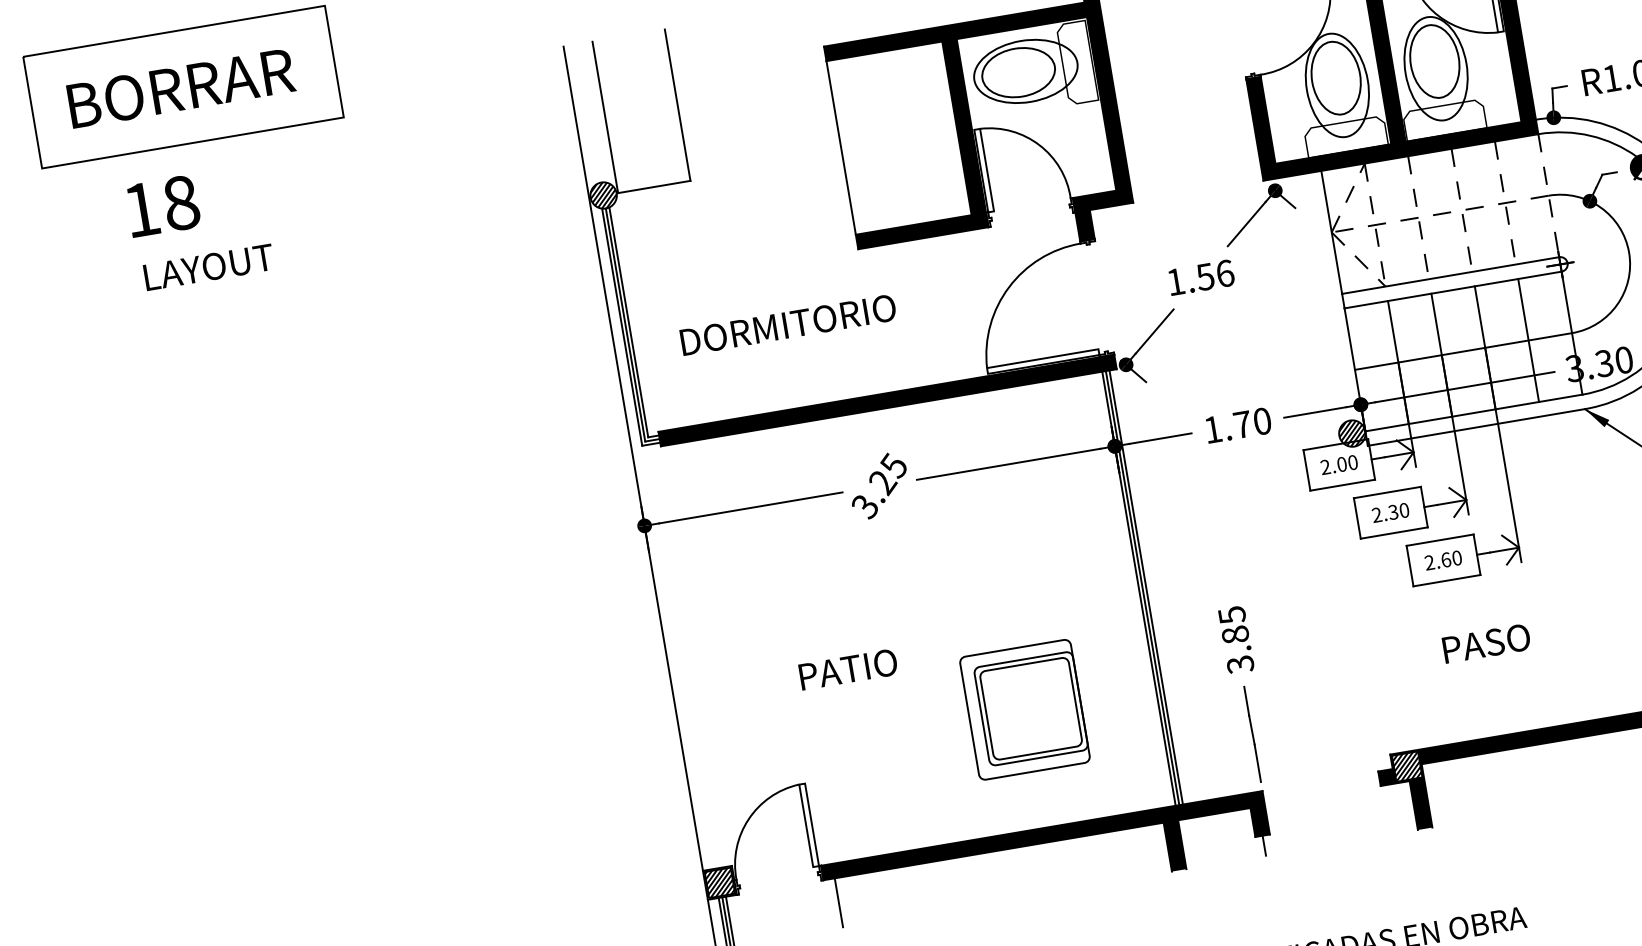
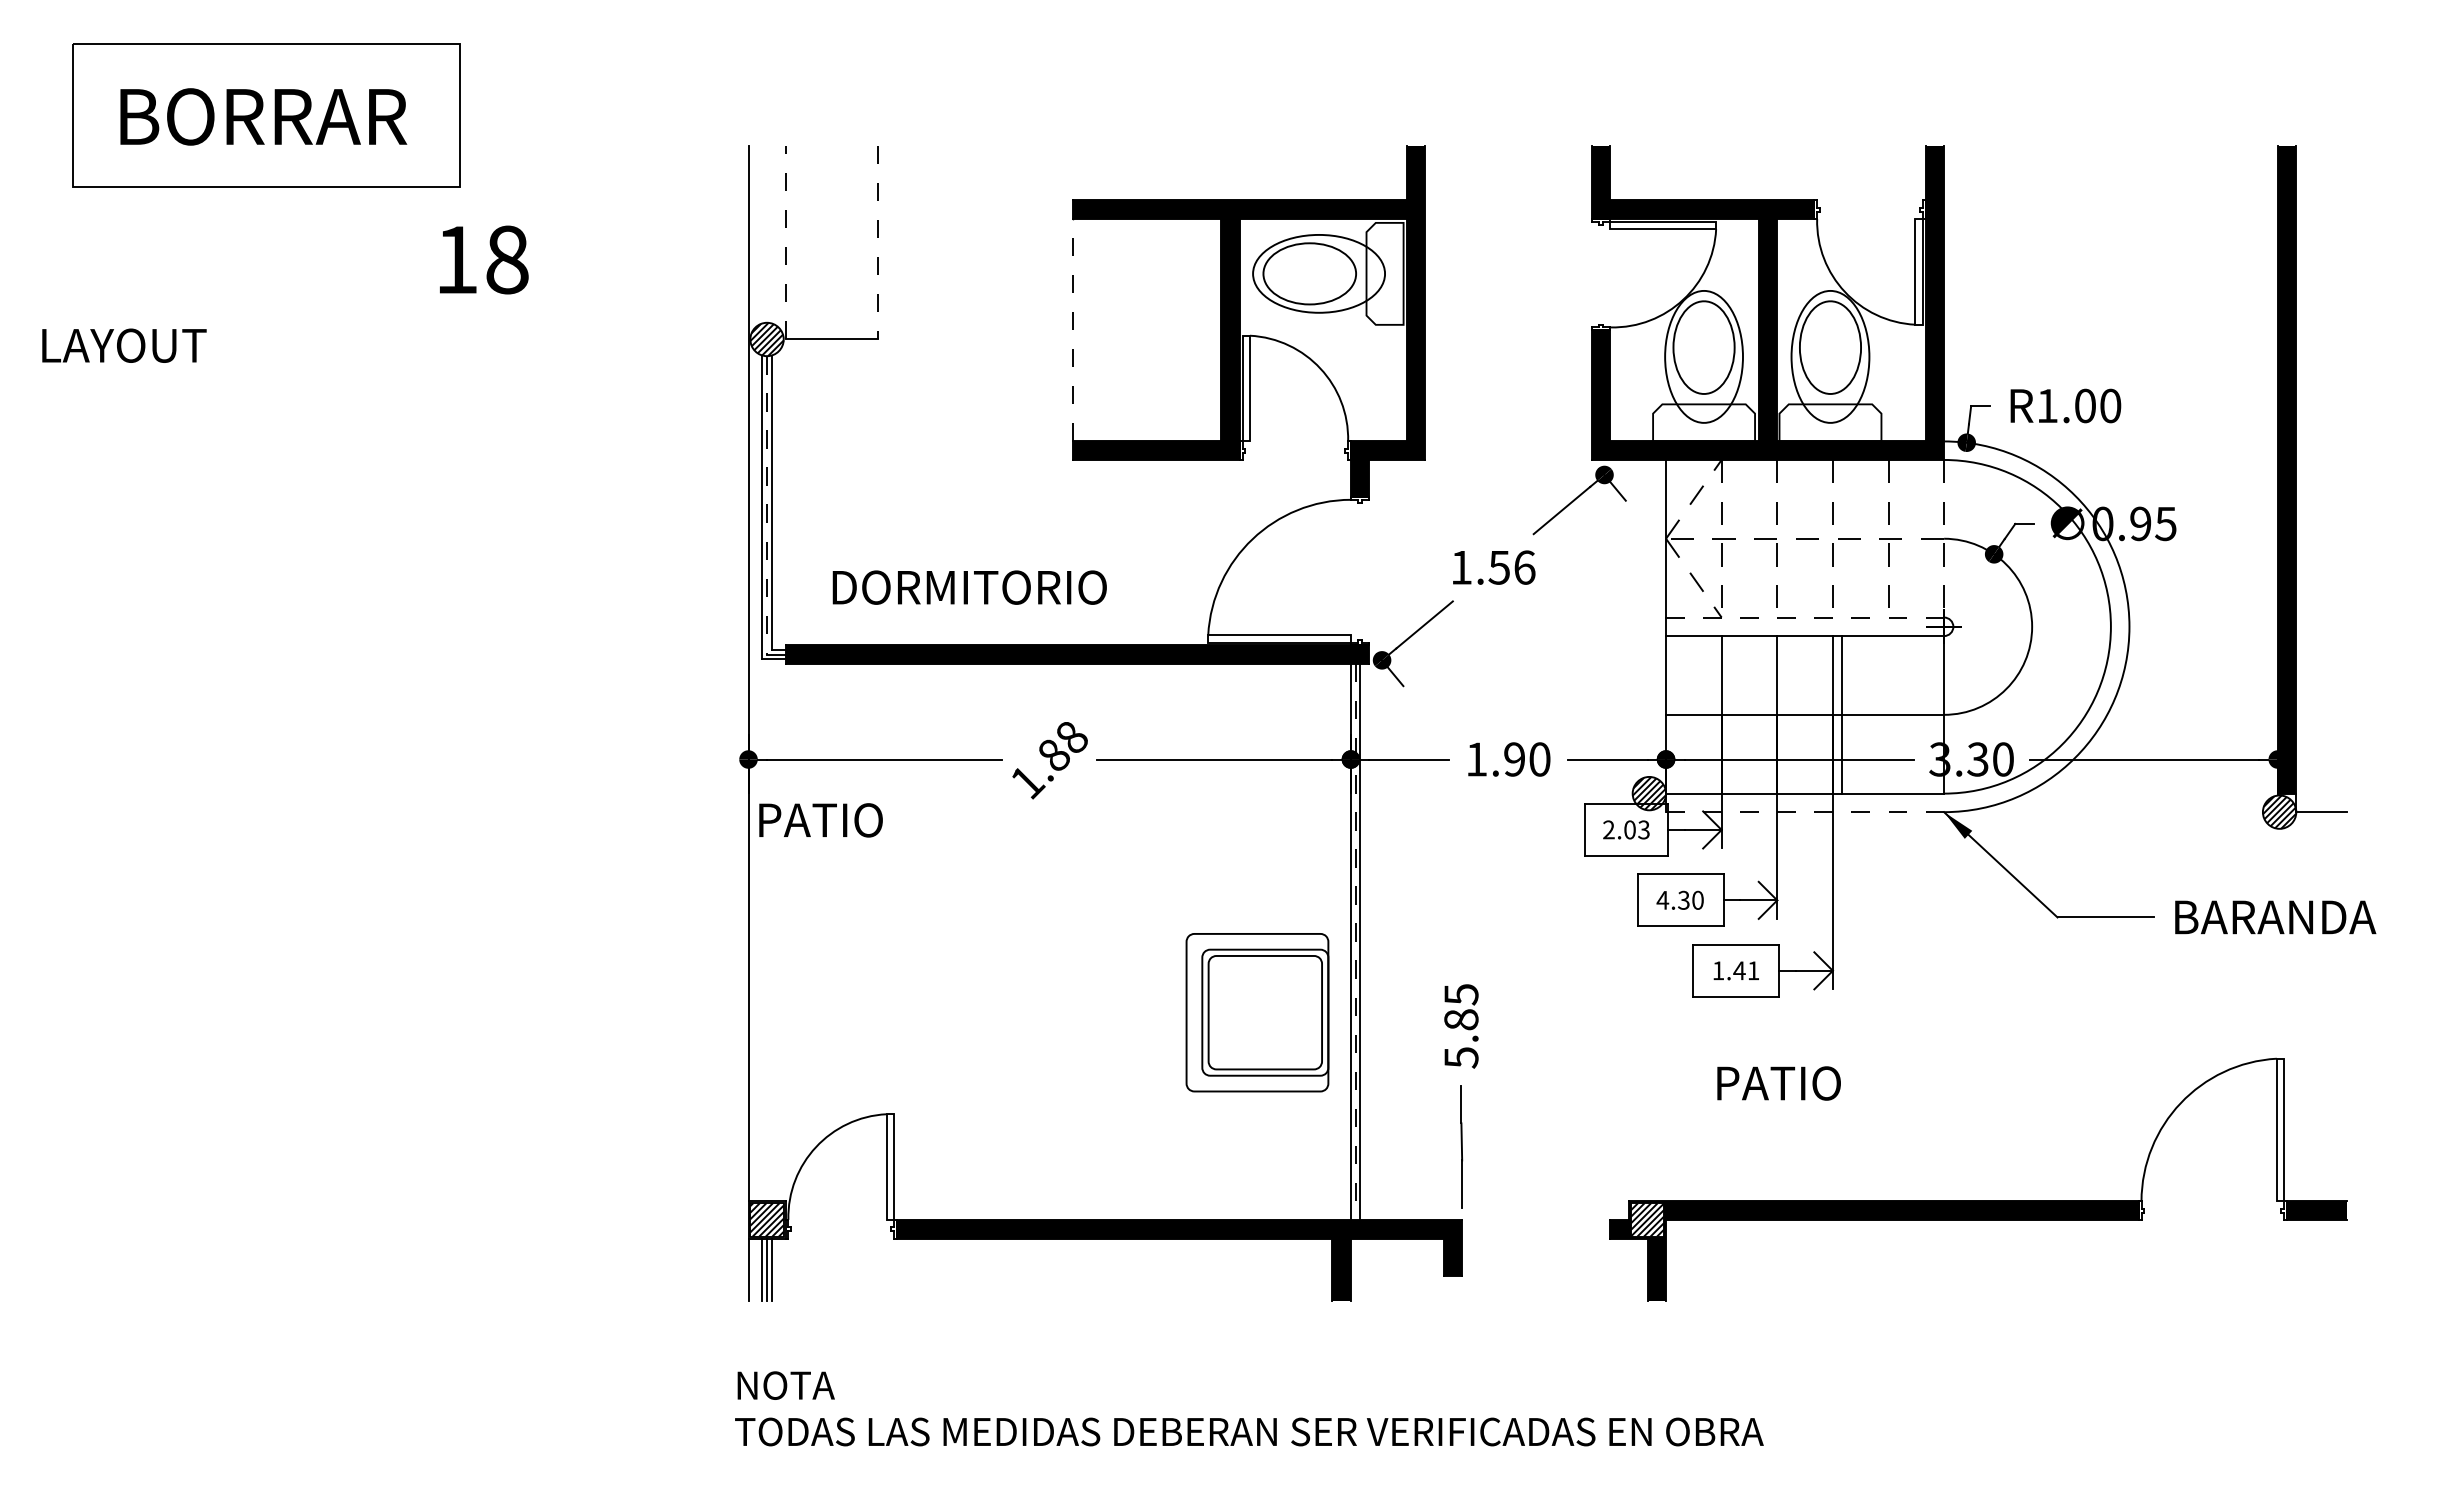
line: (677, 105) -> (878, 242), solid -> dashed
line: (605, 117) -> (785, 242), solid -> dashed
line: (840, 147) -> (1072, 329), solid -> dashed
text: (163, 205) -> (484, 259), moved
text: (209, 267) -> (124, 345), moved
line: (1450, 275) -> (1805, 617), solid -> dashed
text: (788, 324) -> (969, 587), moved
line: (625, 325) -> (767, 505), solid -> dashed
line: (1528, 340) -> (1841, 714), moved
text: (1242, 424) -> (1514, 759), 1.70 -> 1.90
line: (1476, 427) -> (1805, 812), solid -> dashed
text: (1352, 462) -> (1643, 829), 2.00 -> 2.03
text: (879, 486) -> (1049, 759), 3.25 -> 1.88
text: (1376, 514) -> (1662, 899), 2.30 -> 4.30
text: (1442, 560) -> (1735, 970), 2.60 -> 1.41
line: (1142, 588) -> (1355, 942), solid -> dashed
text: (1512, 639) -> (1805, 1083), PASO -> PATIO
text: (1239, 664) -> (1460, 1057), 3.85 -> 5.85
text: (848, 669) -> (820, 820), moved
part: (1024, 709) -> (1257, 1012), moved
line: (1264, 845) -> (1452, 1288), removed
line: (839, 902) -> (911, 1269), removed

